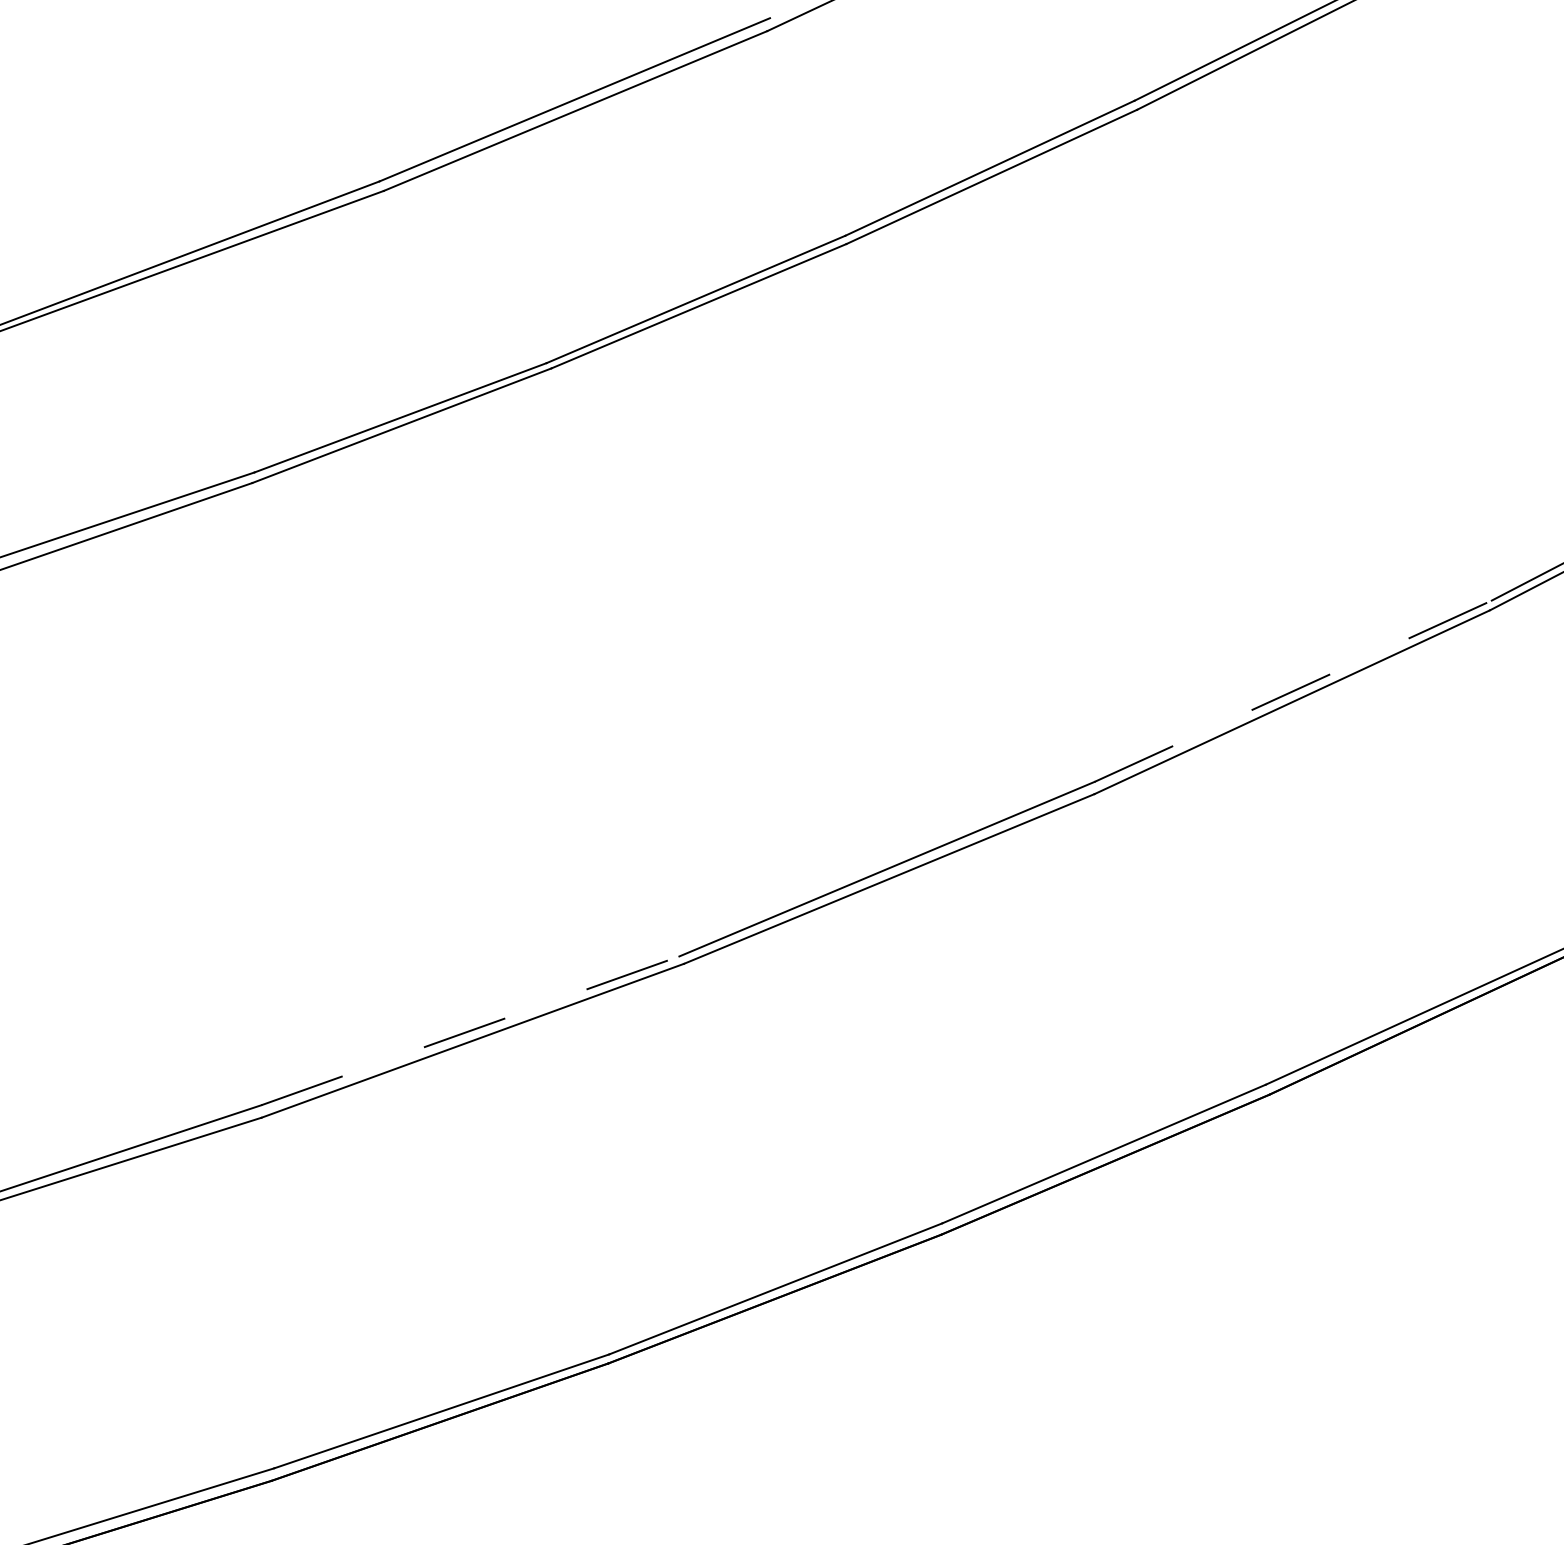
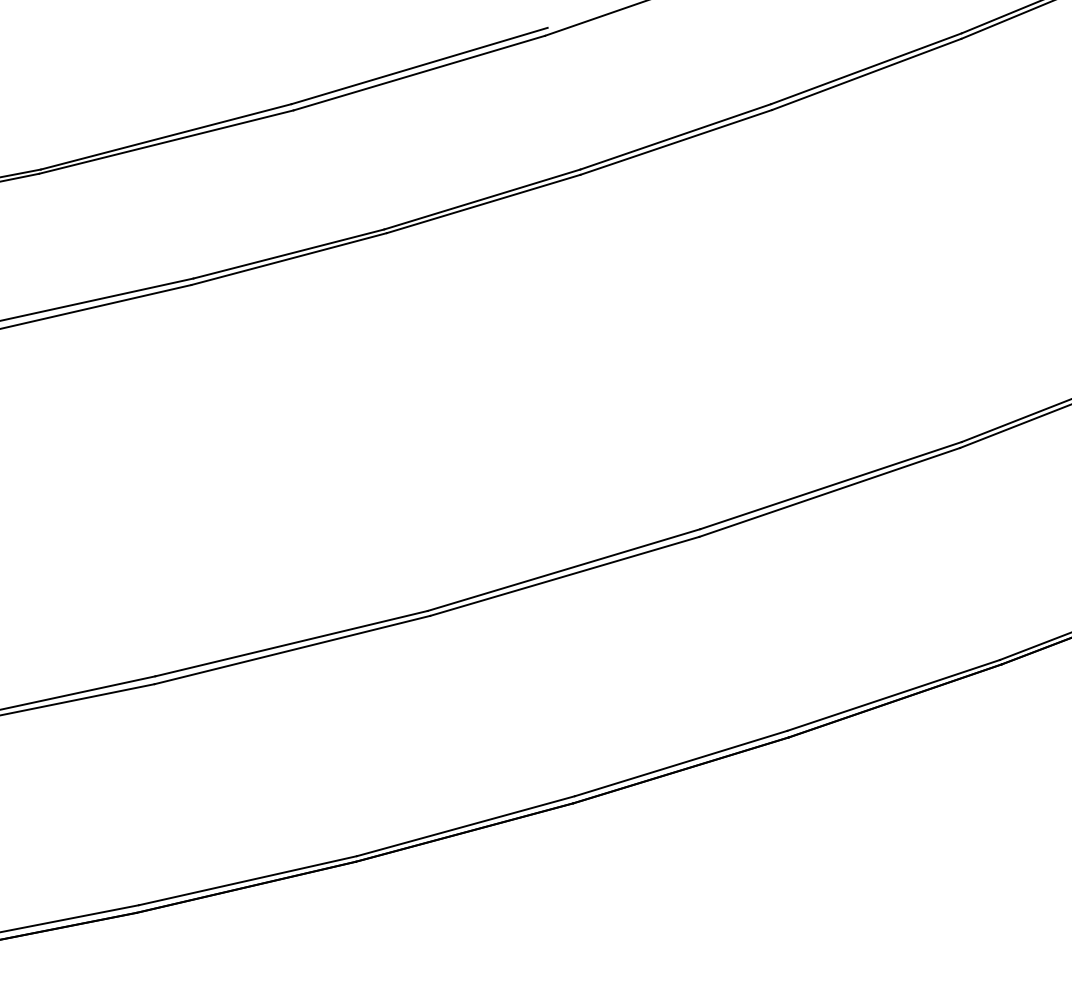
line: (1293, 690) -> (831, 485), dashed -> solid
line: (471, 1030) -> (292, 643), dashed -> solid

